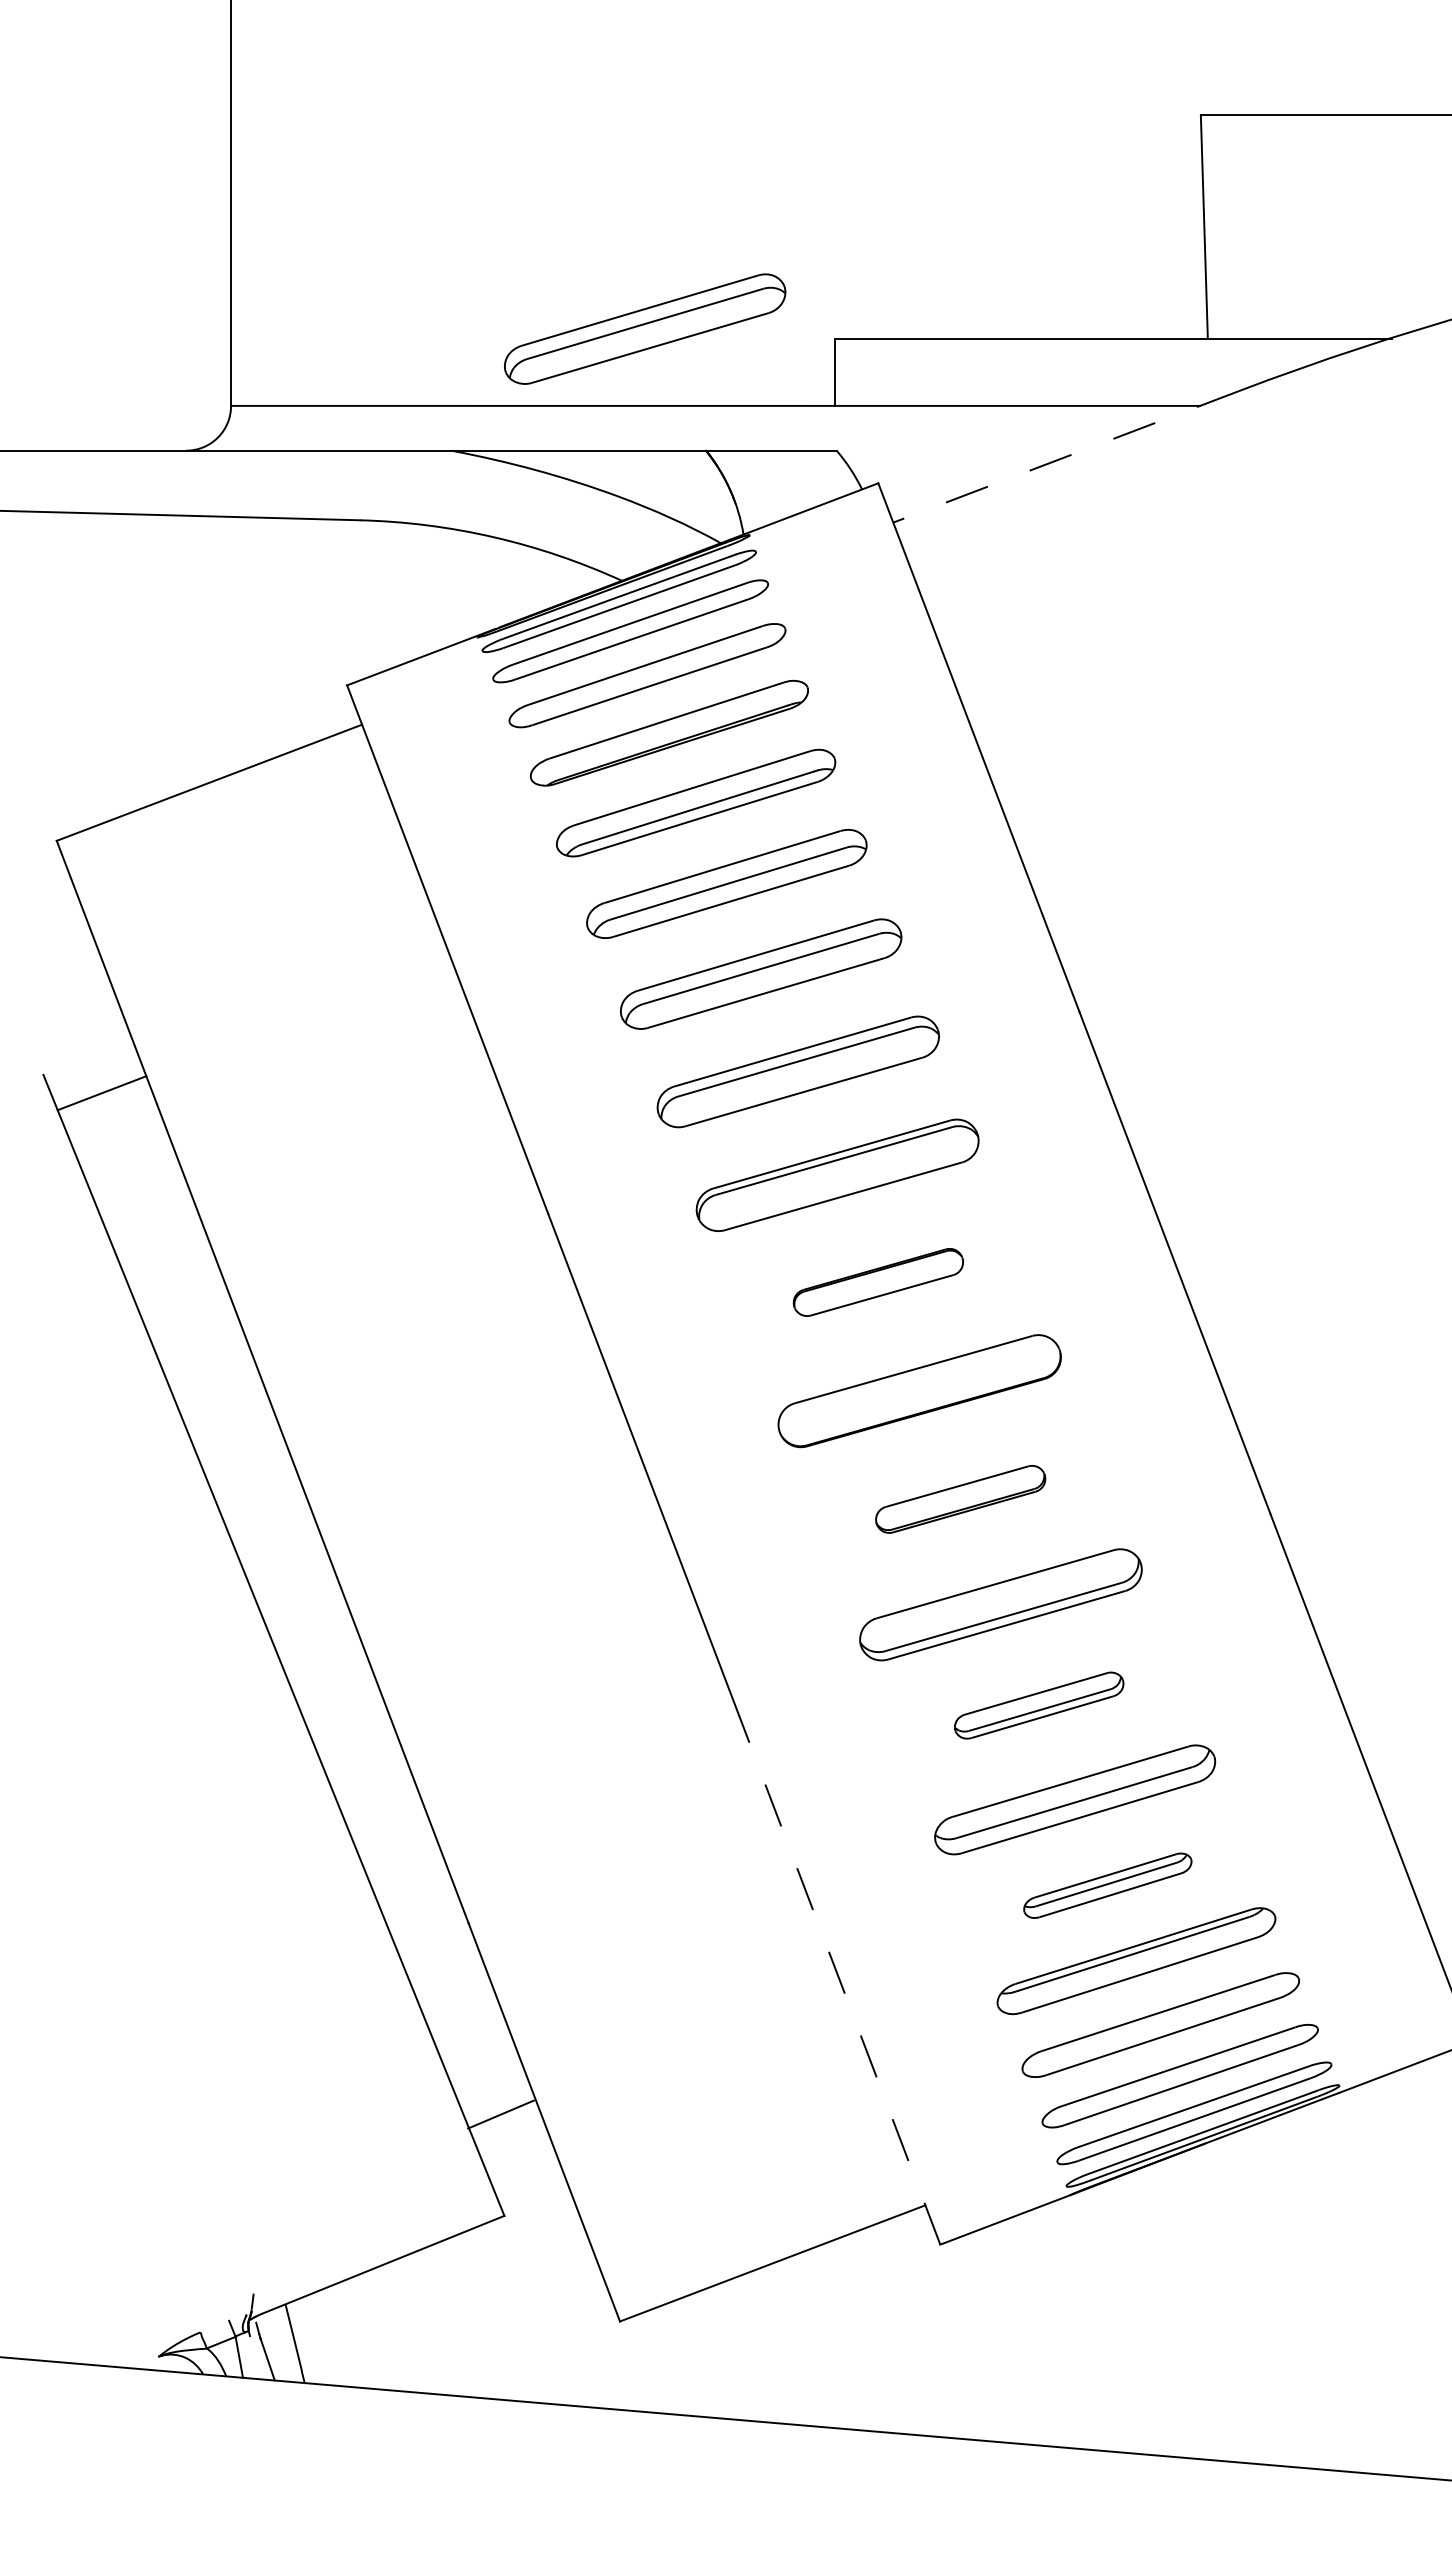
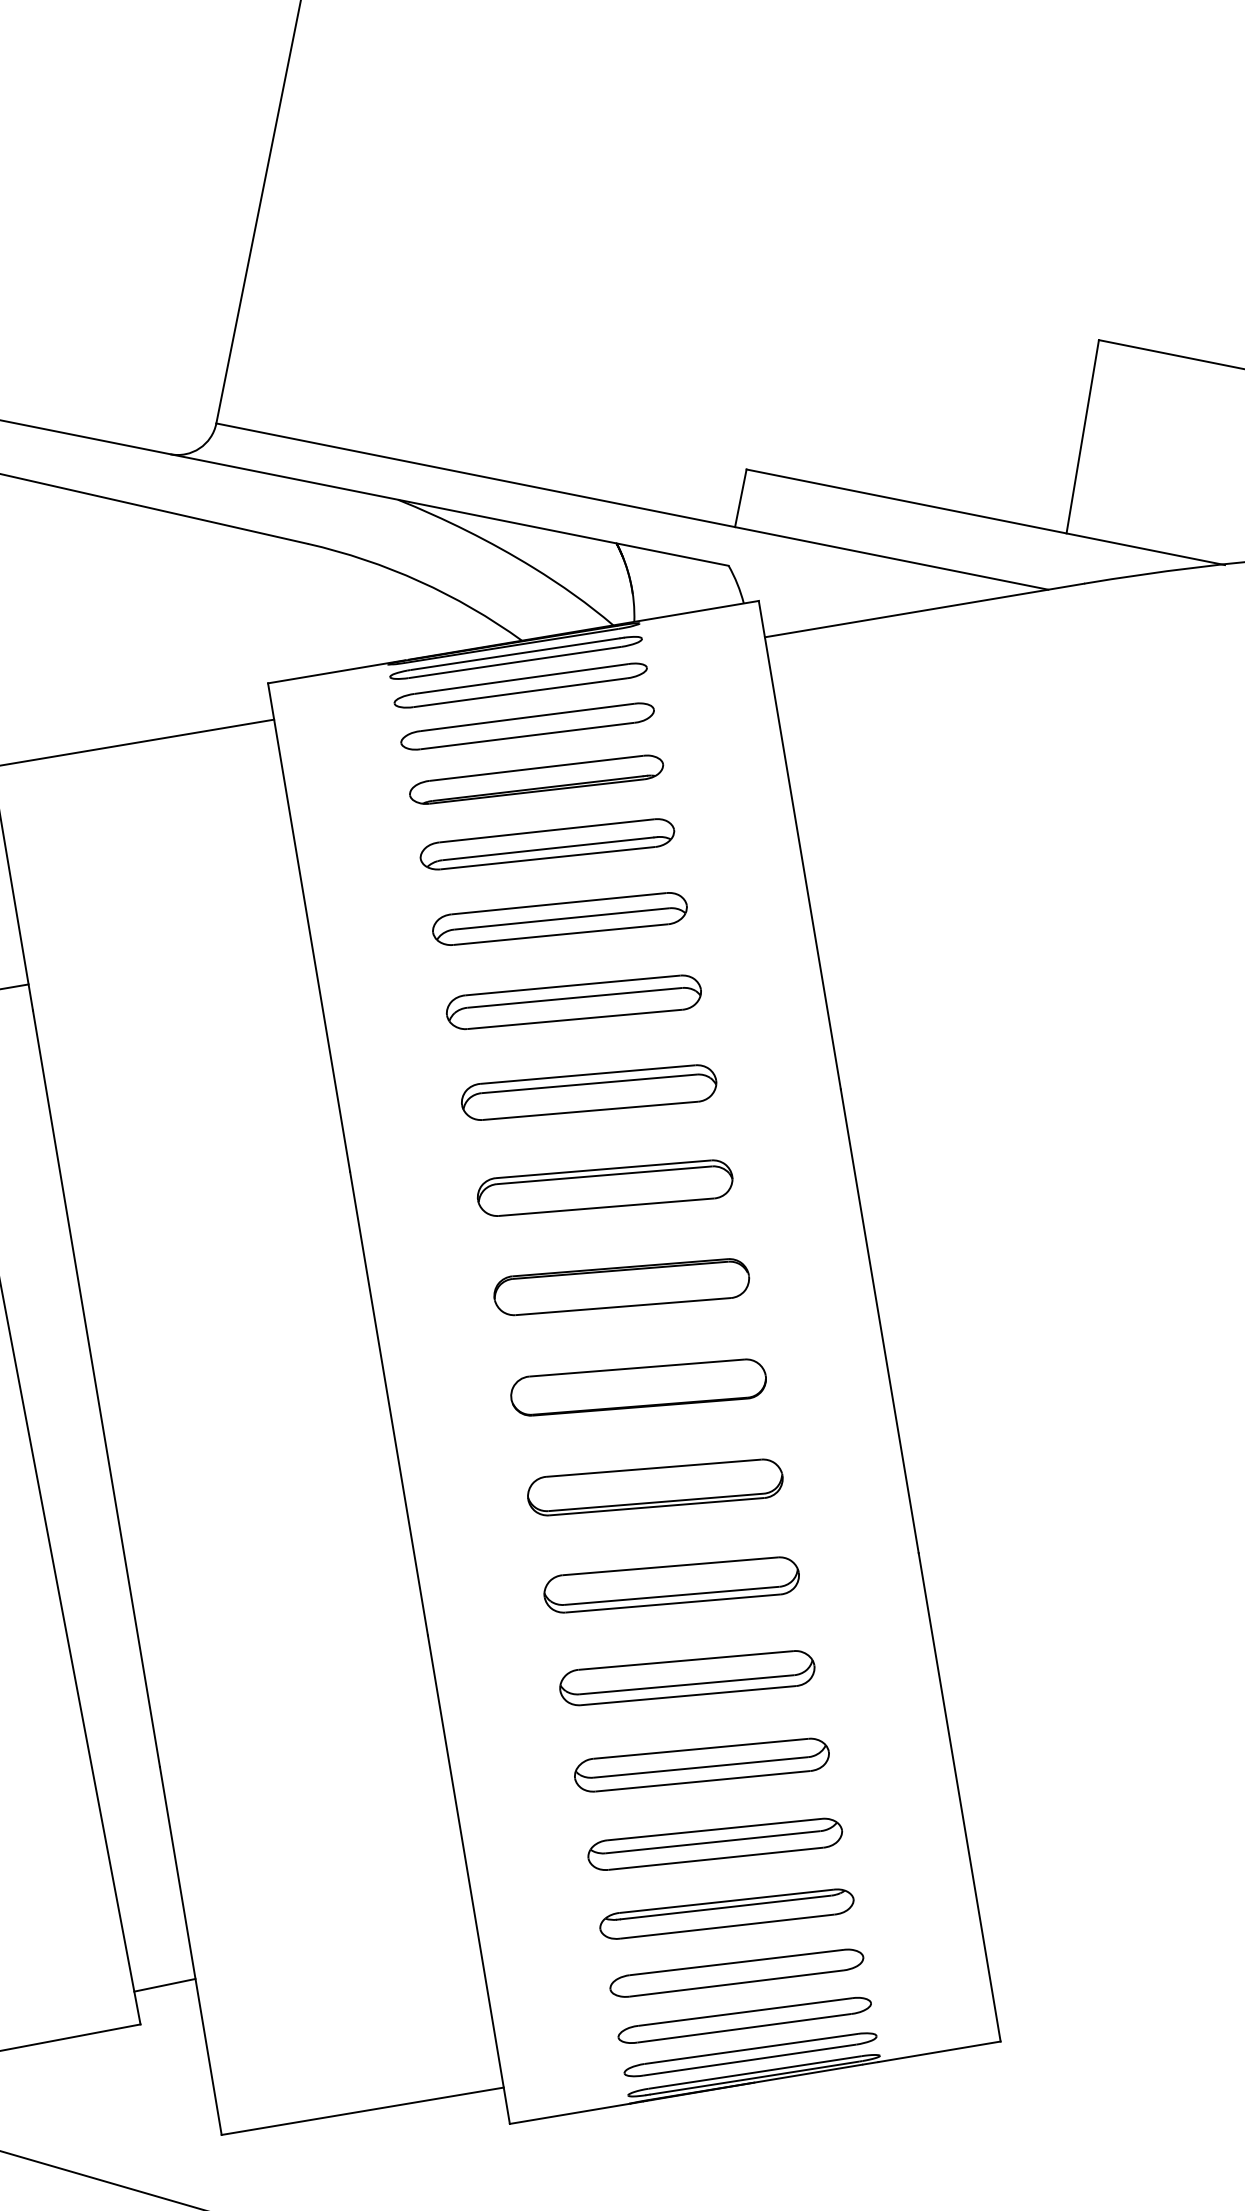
part: (645, 328) -> (585, 428), removed
line: (1066, 456) -> (925, 610), dashed -> solid
part: (878, 1282) -> (621, 1287), size x1.67
part: (960, 1499) -> (655, 1487), size x1.67
part: (1038, 1705) -> (686, 1677), size x1.67
part: (1107, 1885) -> (715, 1844), size x1.67
line: (839, 1980) -> (468, 1879), dashed -> solid
line: (500, 2114) -> (164, 1985), moved

